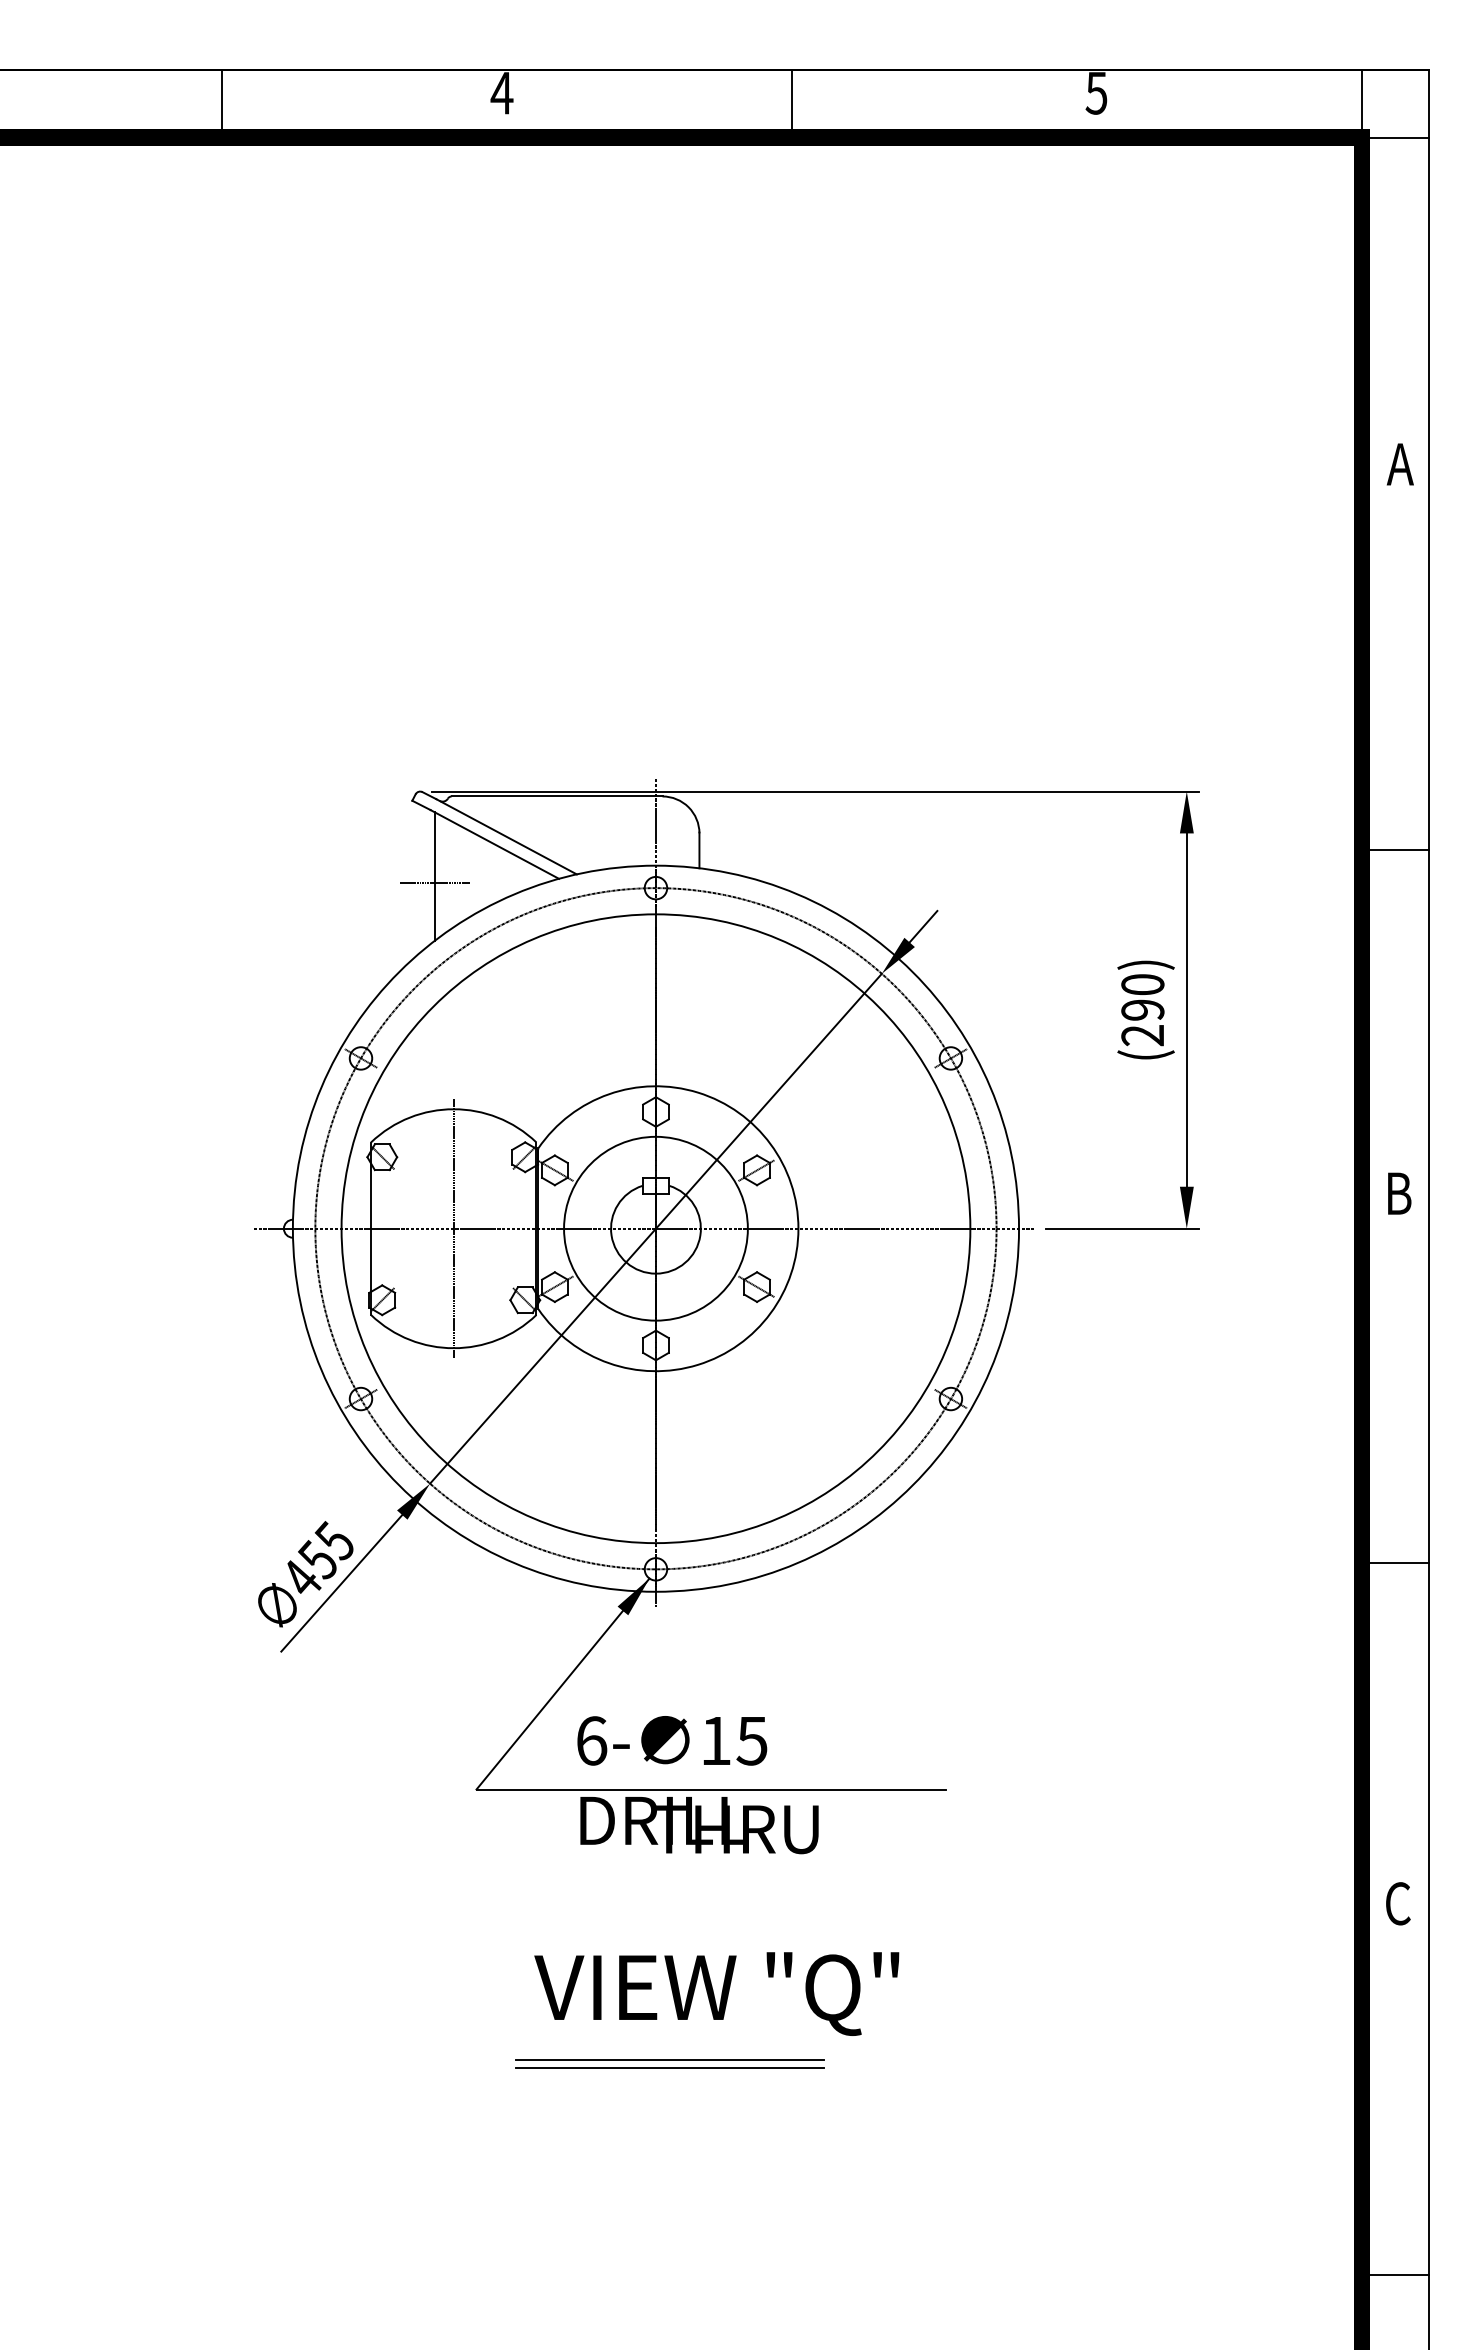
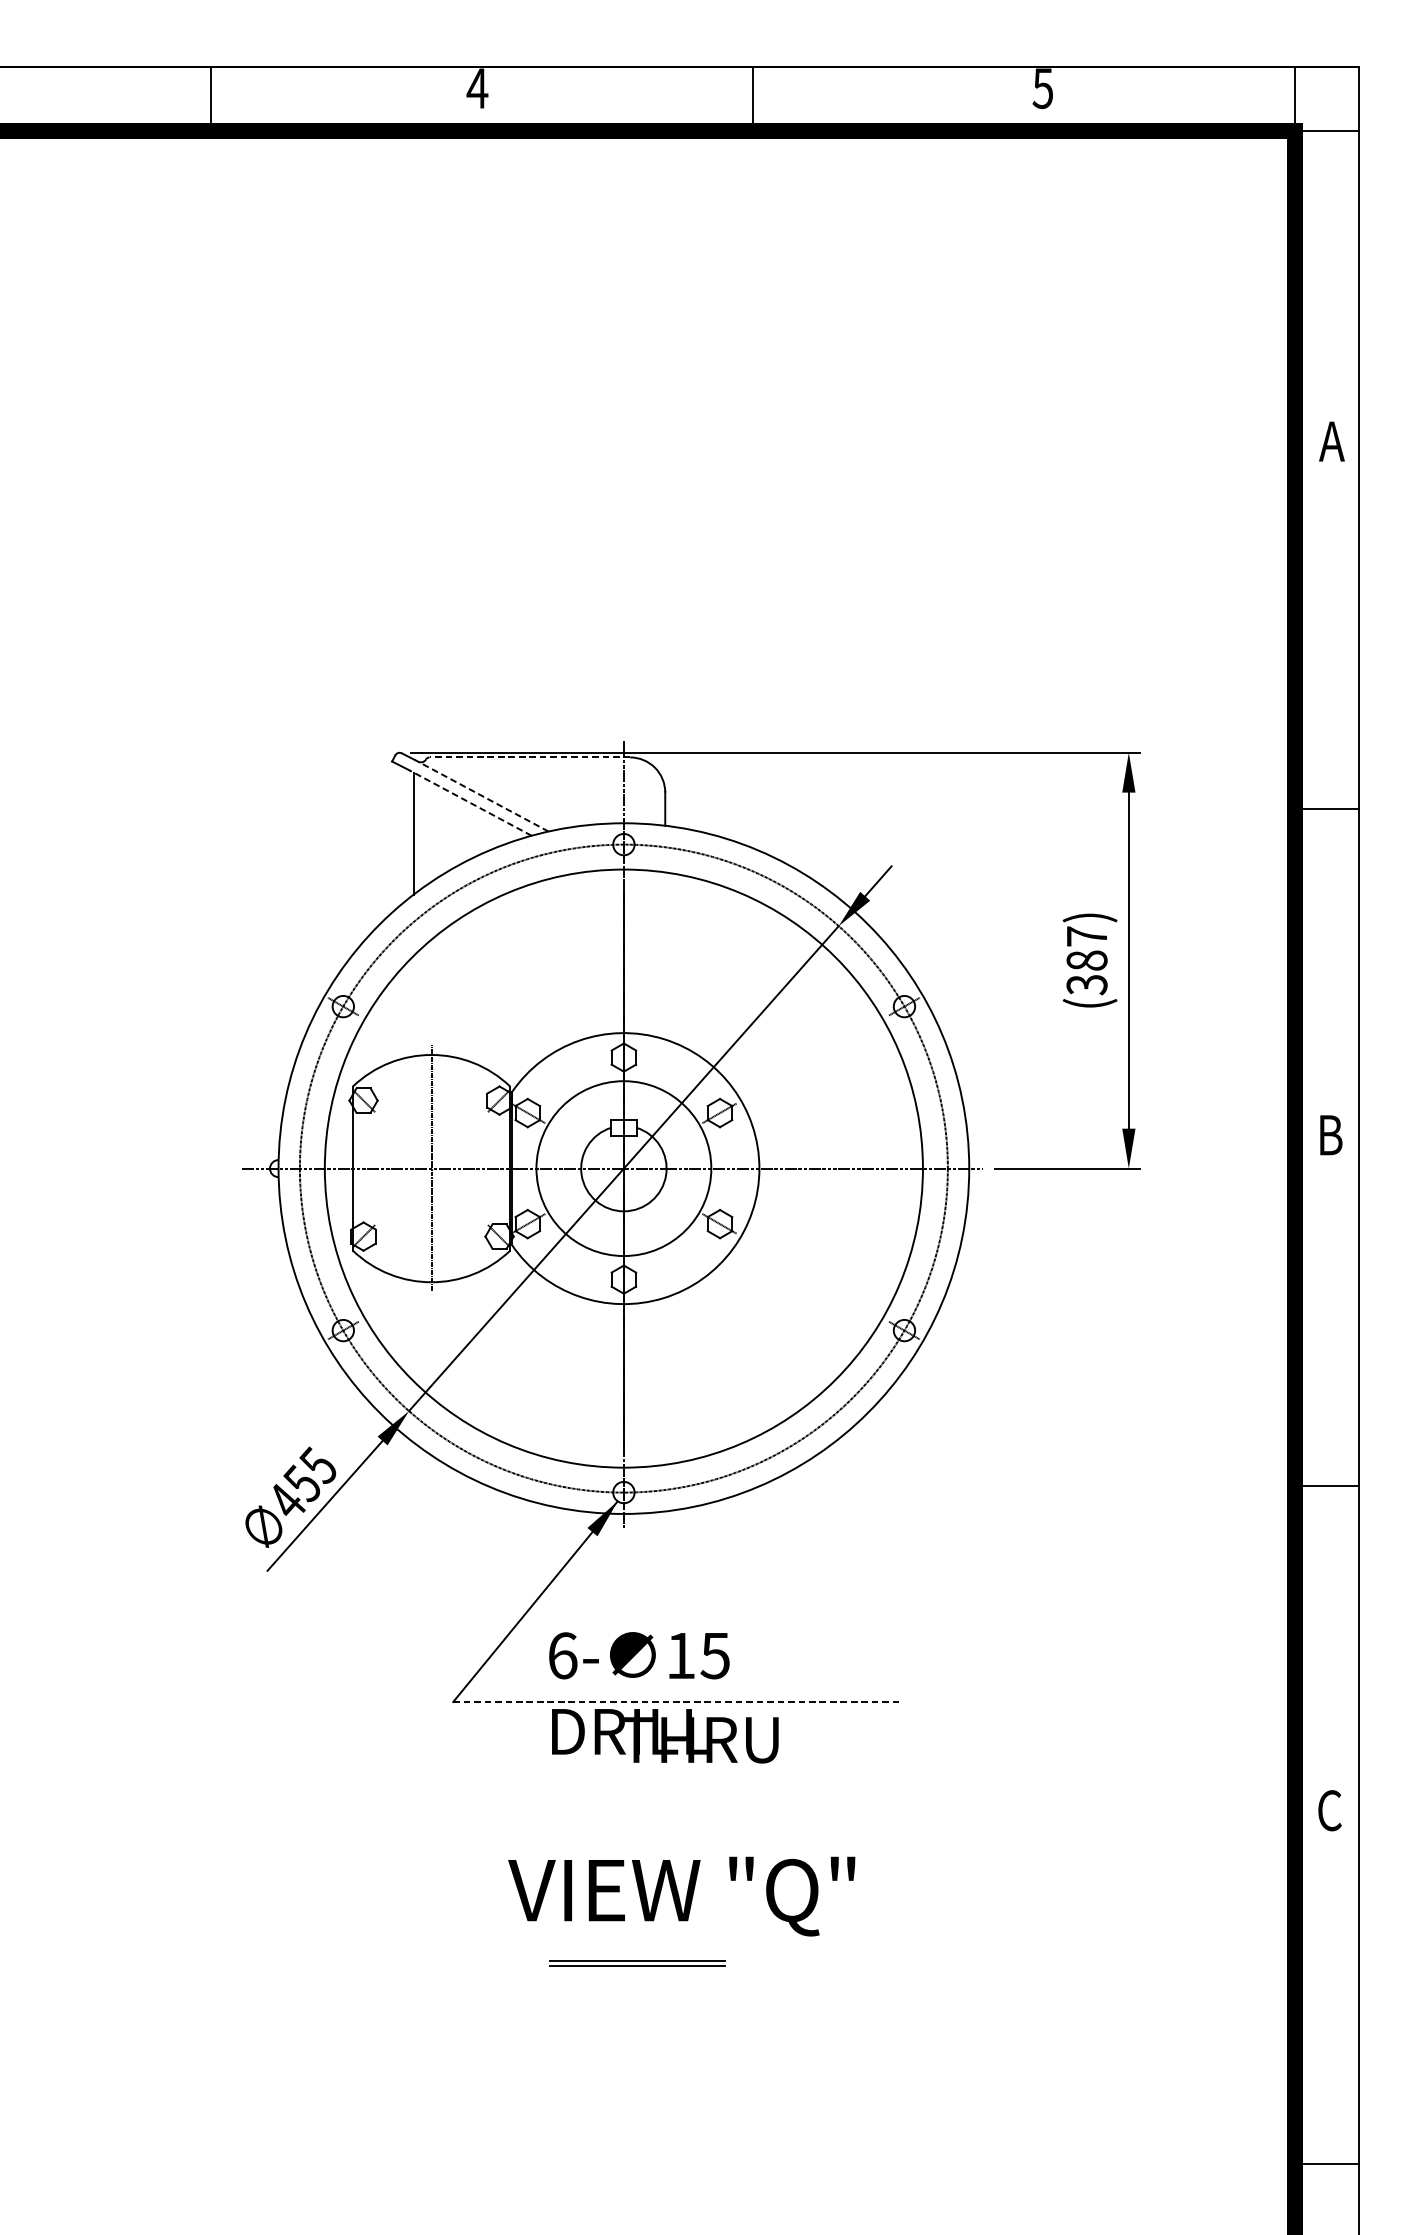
line: (556, 796) -> (529, 757), solid -> dashed
line: (506, 836) -> (481, 795), solid -> dashed
line: (494, 844) -> (470, 803), solid -> dashed
line: (434, 882) -> (413, 839), removed
text: (1142, 1010) -> (1086, 961), (290) -> (387)
line: (711, 1789) -> (676, 1702), solid -> dashed
part: (669, 2063) -> (636, 1962), size x0.6

